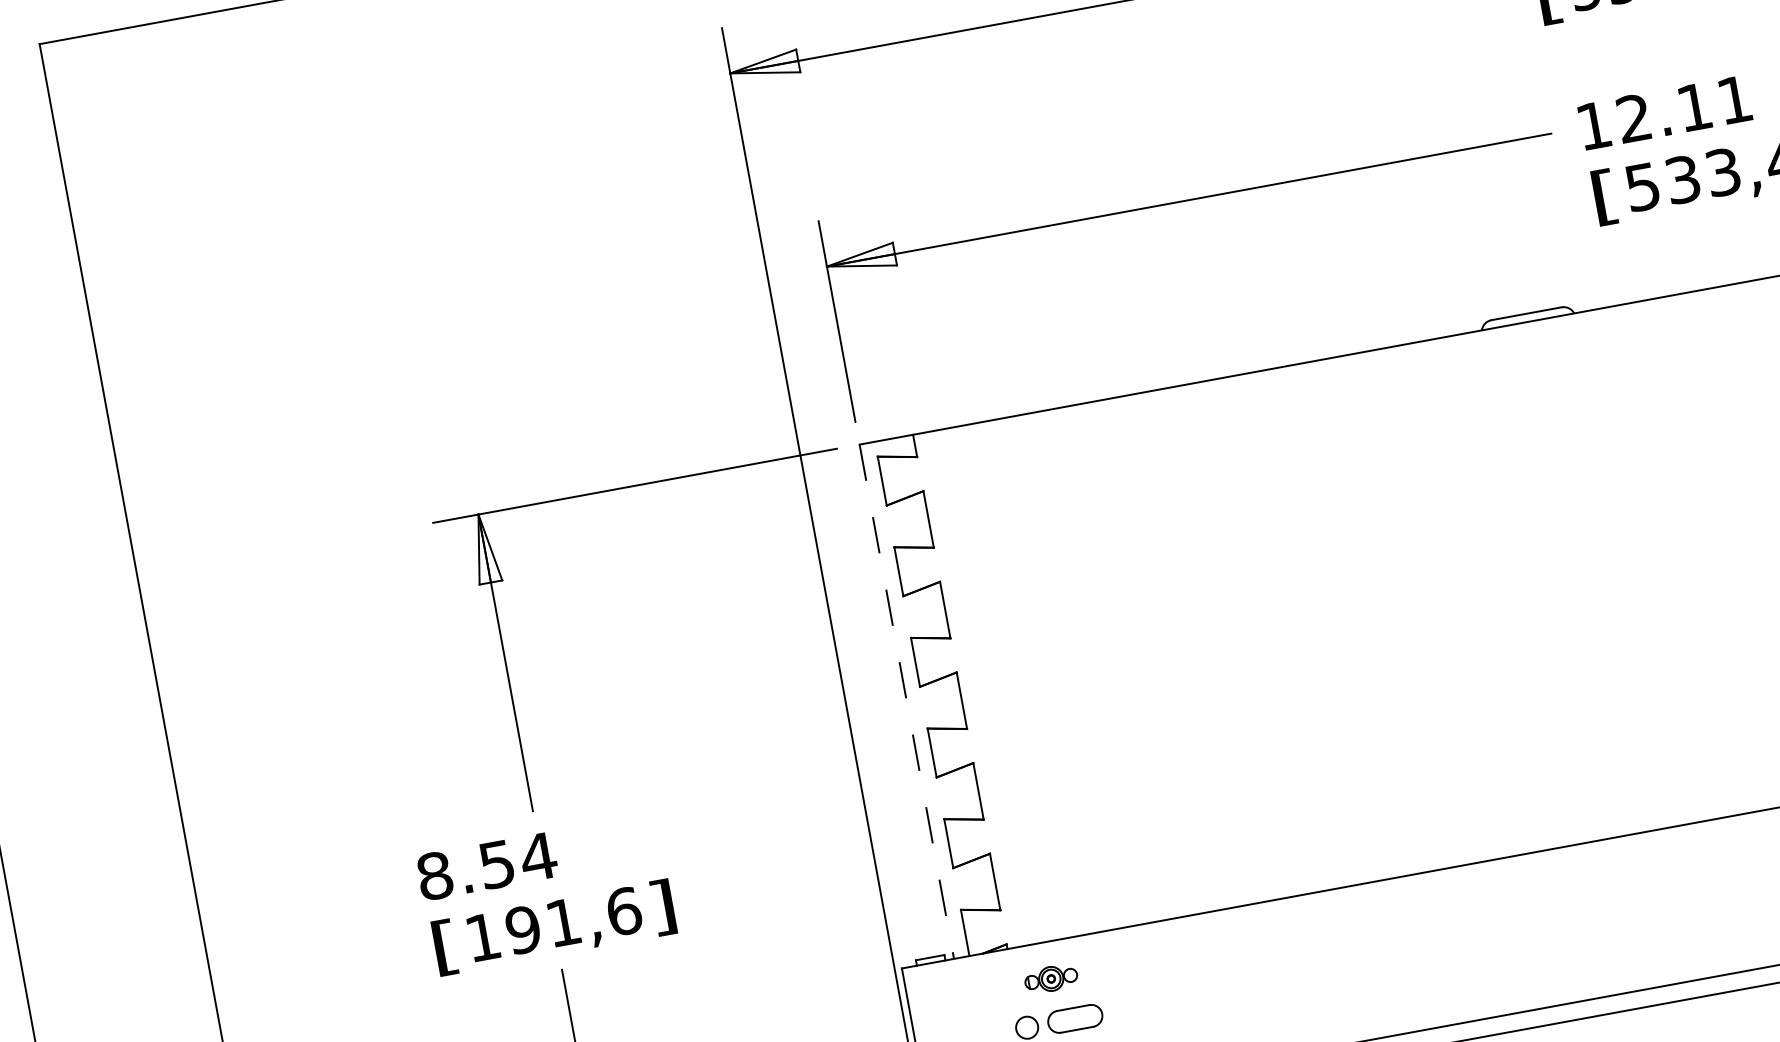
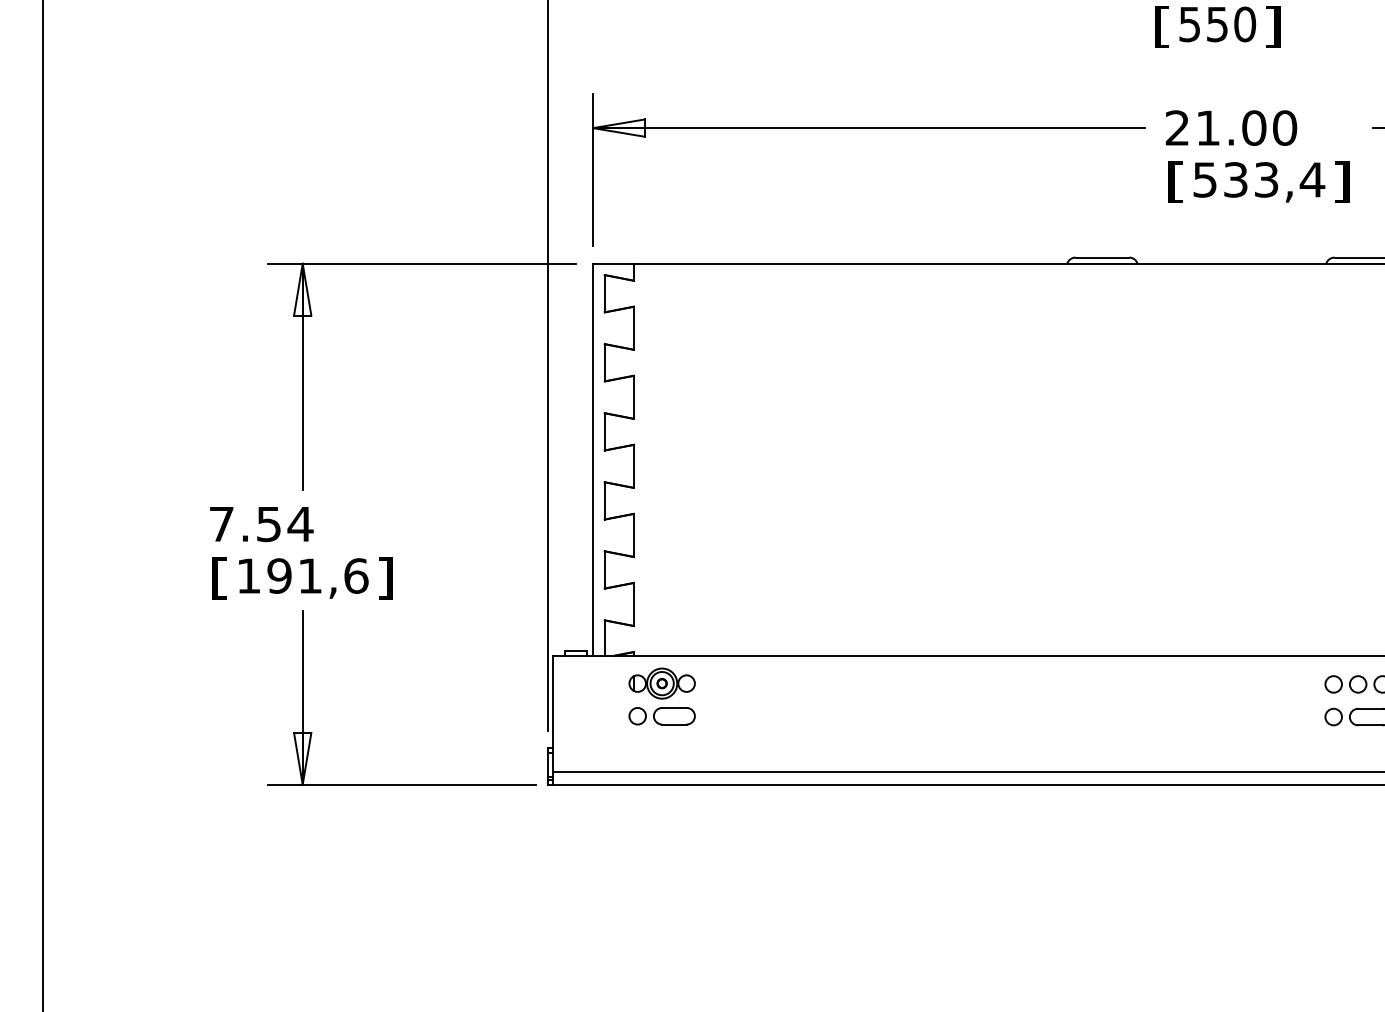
text: (1664, 111) -> (1231, 127), 12.11 -> 21.00
line: (907, 701) -> (593, 459), dashed -> solid
text: (434, 876) -> (221, 524), 8.54 -> 7.54
part: (1050, 979) -> (661, 683), size x1.67

